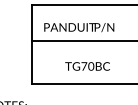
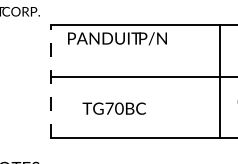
text: (79, 27) -> (117, 38), moved
line: (32, 44) -> (51, 81), solid -> dashed
text: (87, 66) -> (113, 108), moved

